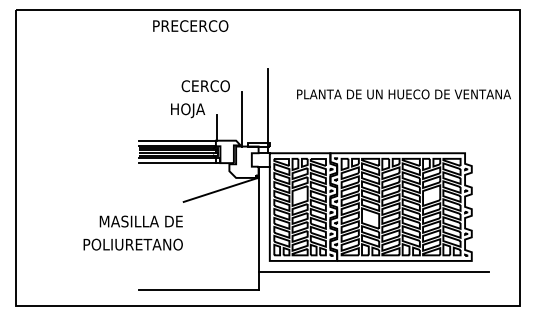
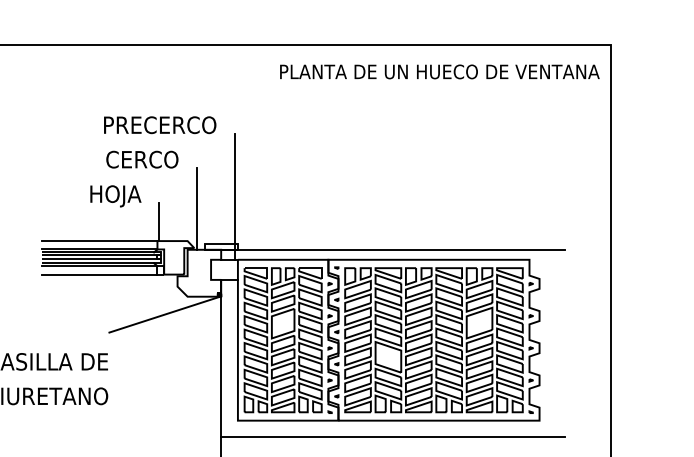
text: (190, 25) -> (159, 124), moved
text: (403, 94) -> (439, 72), moved
line: (373, 146) -> (392, 249), added

